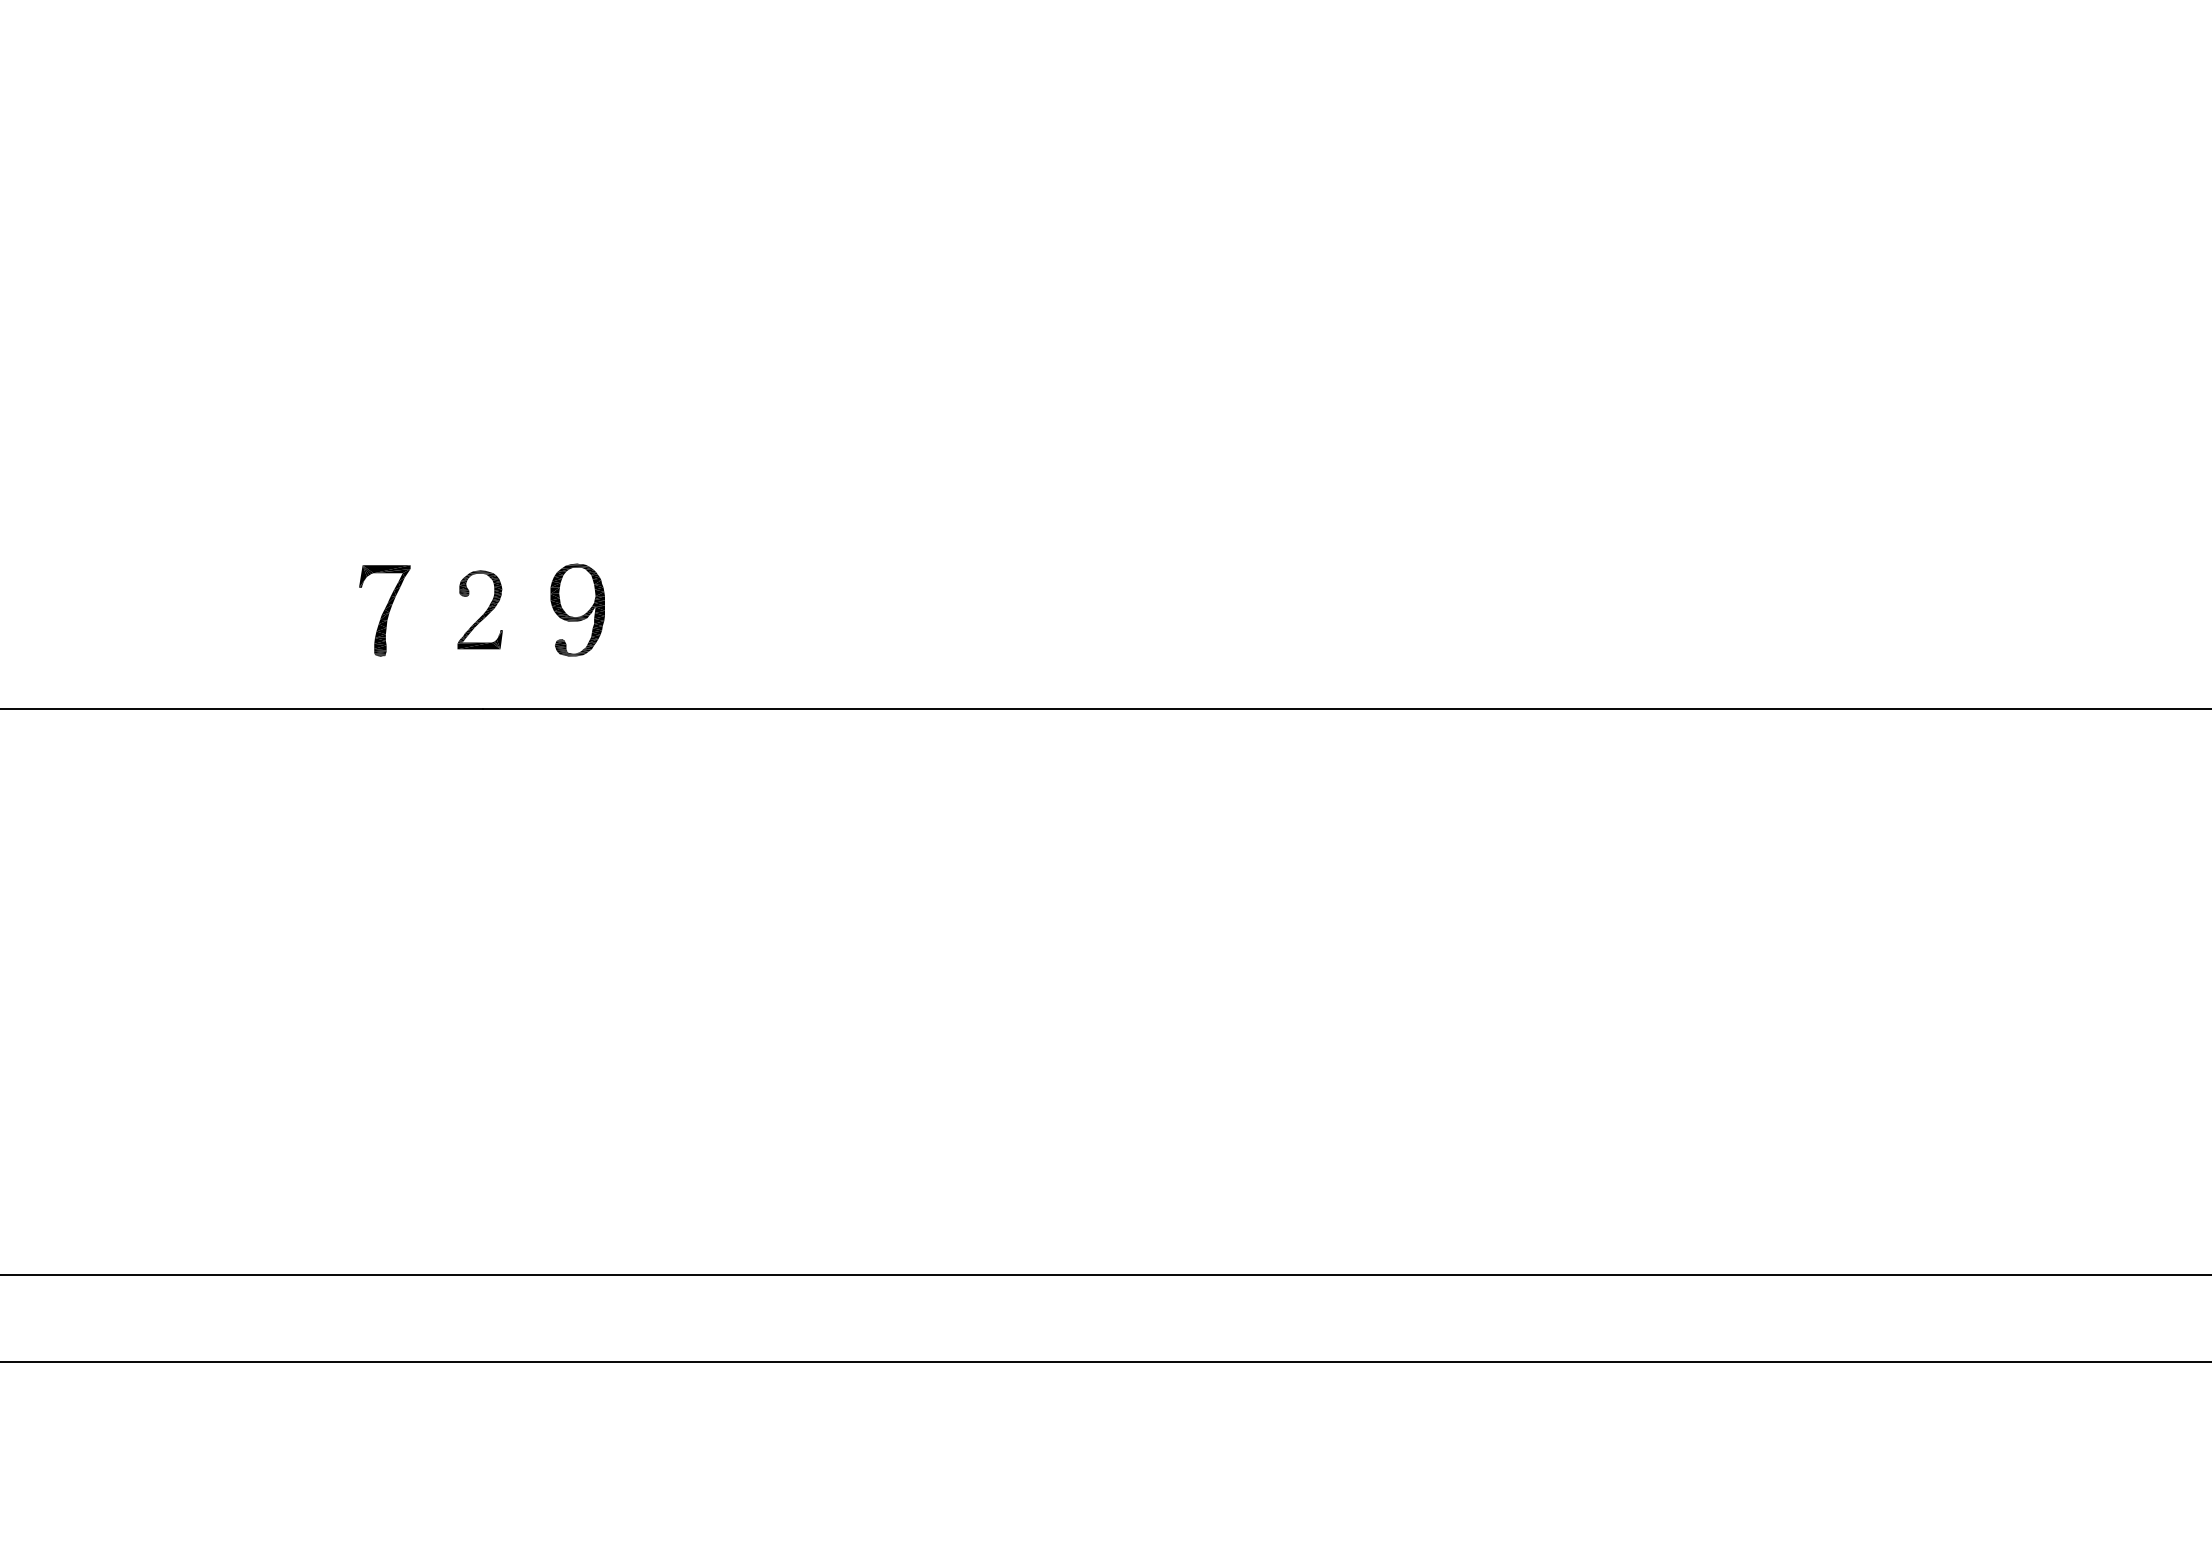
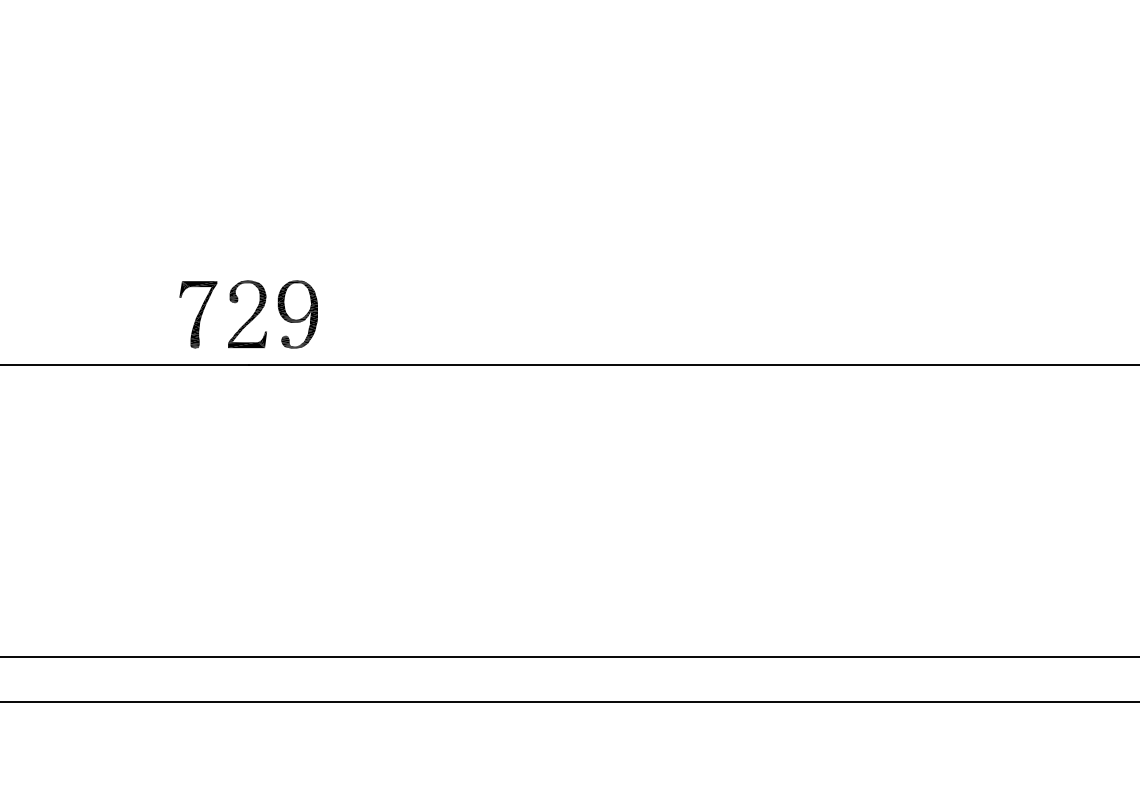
part: (385, 610) -> (198, 314), size x1.43
part: (480, 610) -> (247, 314), size x1.67
part: (577, 610) -> (297, 314), size x1.43

